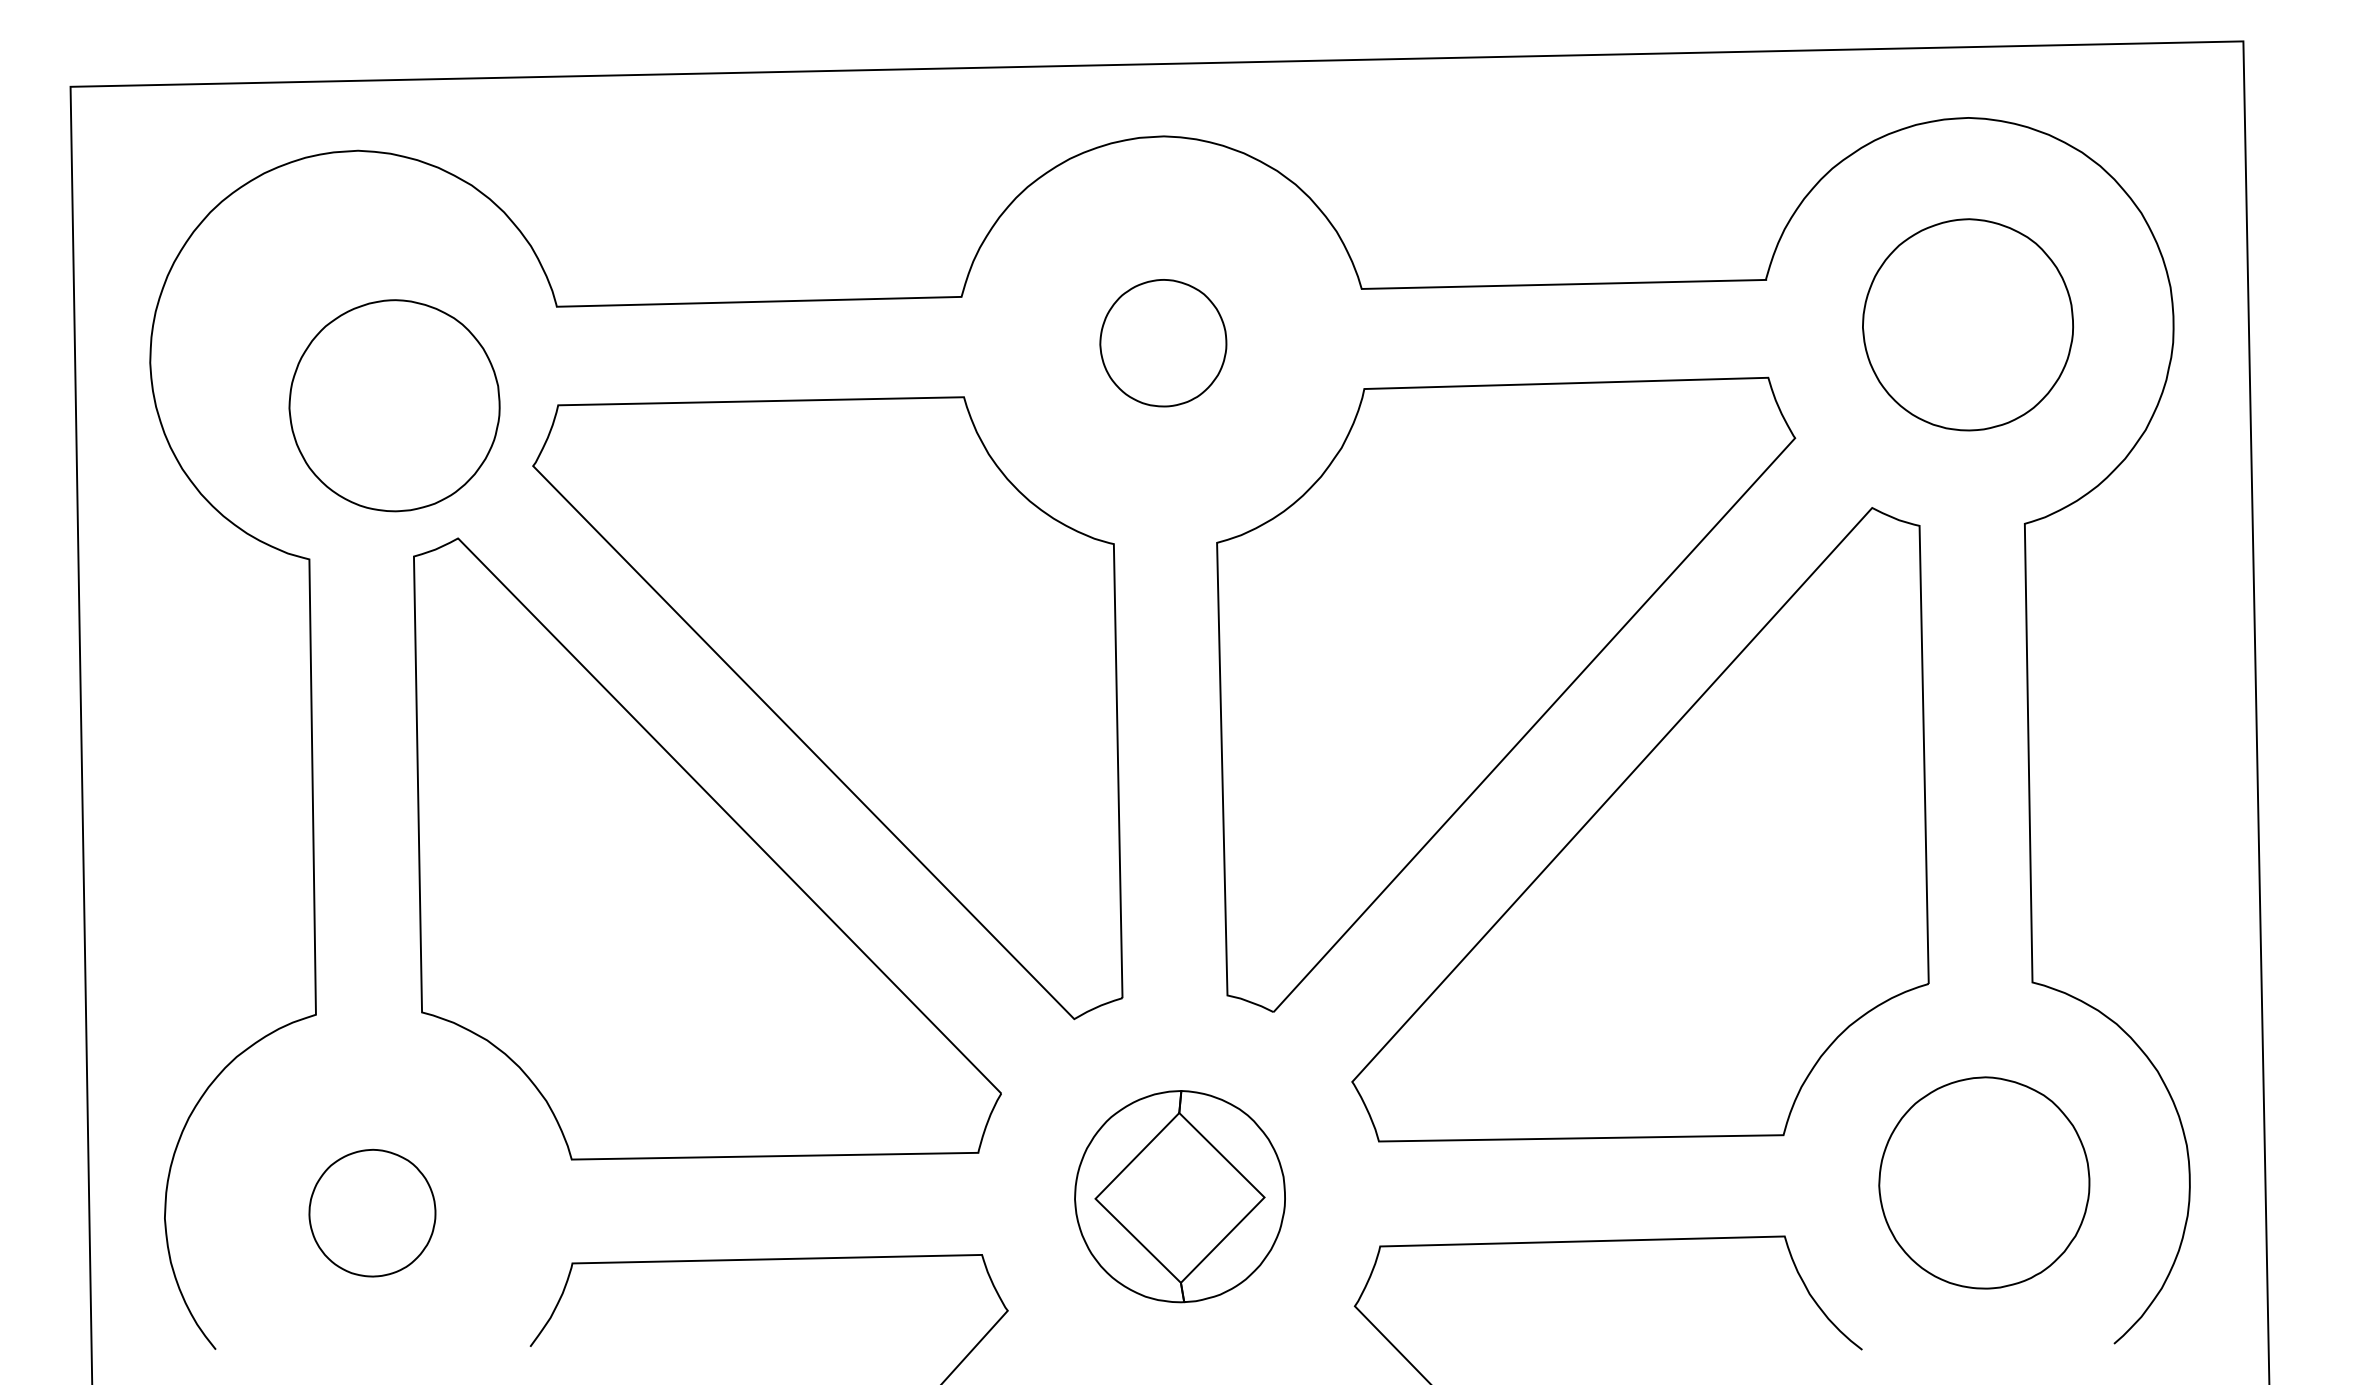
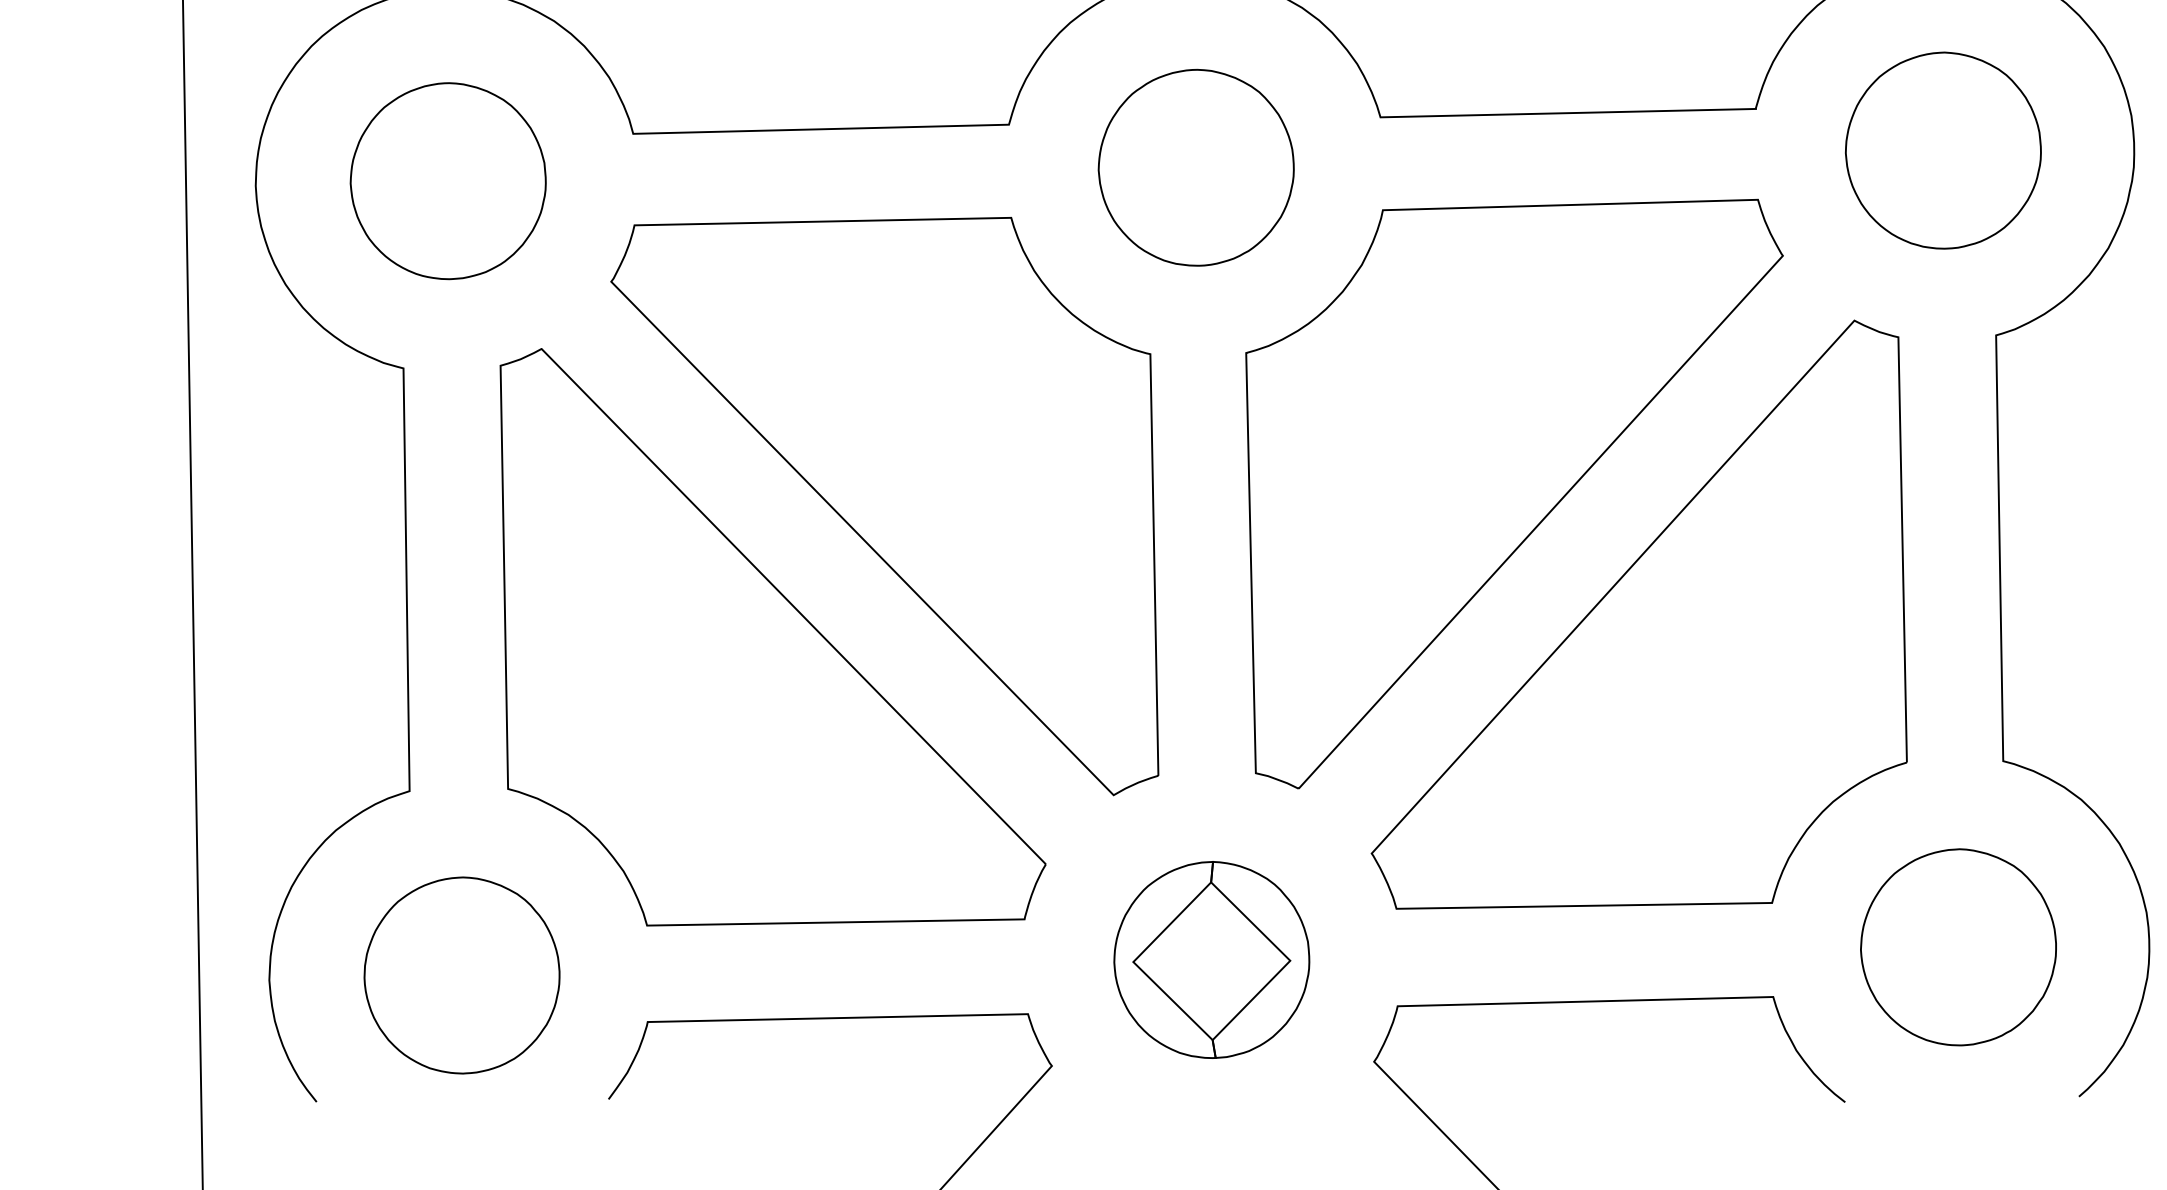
part: (1163, 342) -> (1196, 167), size x1.67
part: (394, 405) -> (448, 180), moved
part: (372, 1212) -> (462, 974), size x1.67

